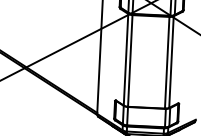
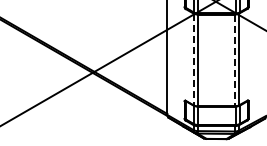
line: (125, 59) -> (193, 59), solid -> dashed
line: (166, 62) -> (234, 60), solid -> dashed

